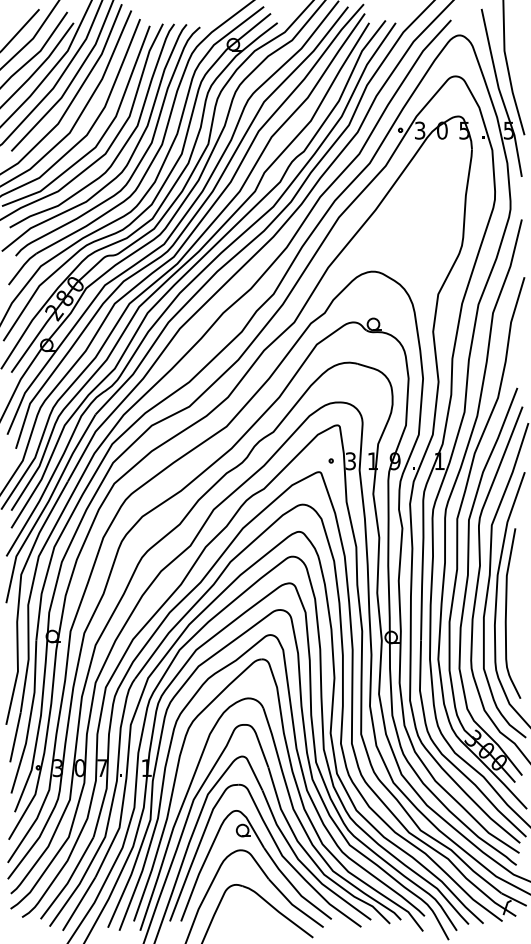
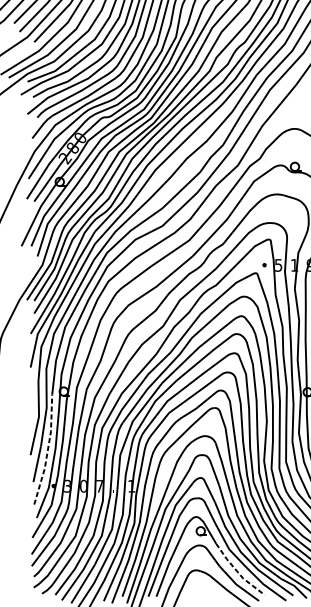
text: (350, 460) -> (278, 264), 3 -> 5
line: (30, 717) -> (48, 449), solid -> dashed
line: (294, 887) -> (238, 572), solid -> dashed

